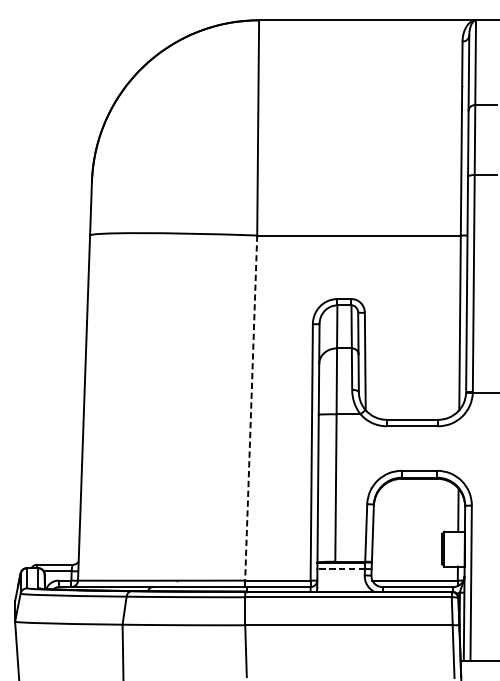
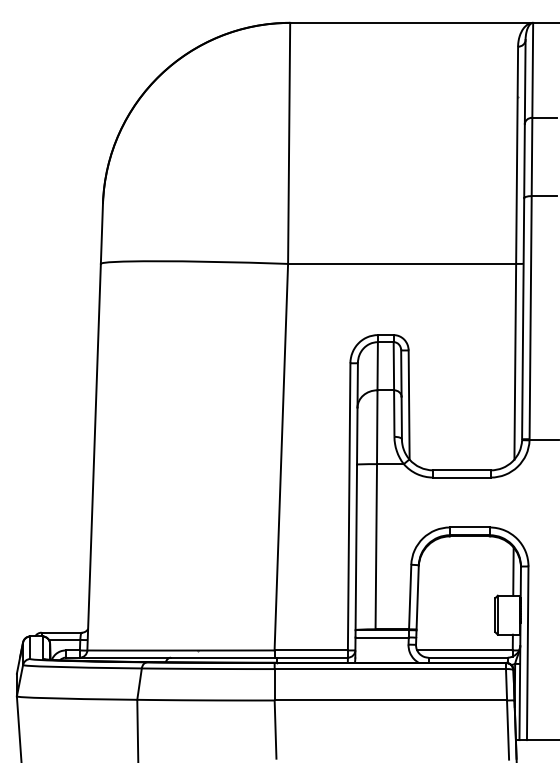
line: (251, 408) -> (281, 457), dashed -> solid
line: (341, 569) -> (382, 637), dashed -> solid

